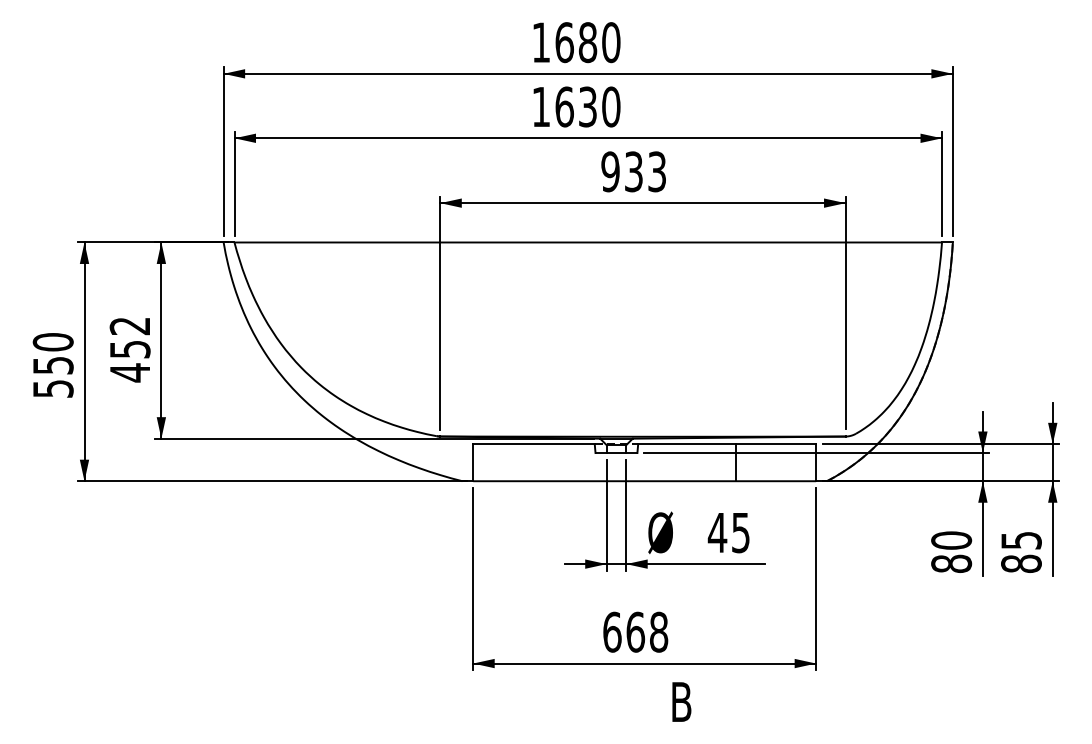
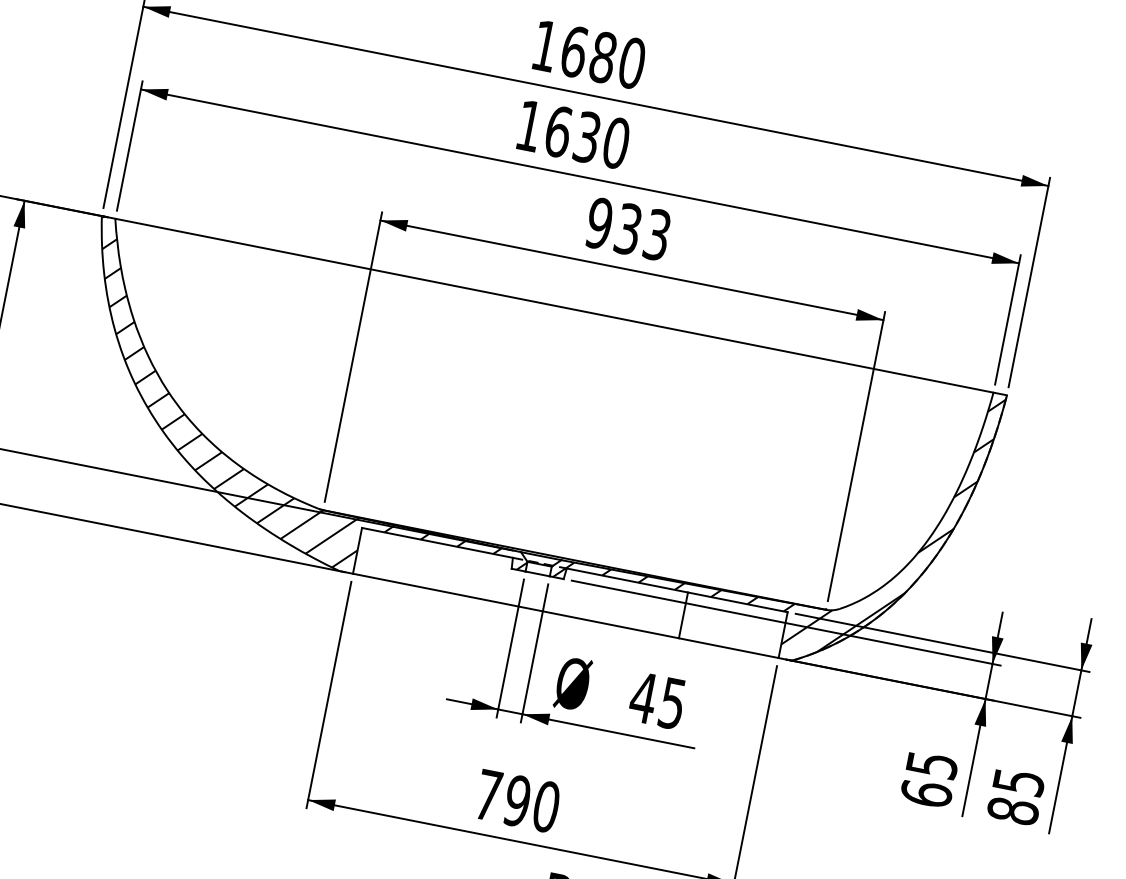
hatch: (790, 358) -> (776, 499), added
hatch: (414, 360) -> (309, 409), added
text: (951, 551) -> (929, 778), 80 -> 65
text: (635, 631) -> (517, 800), 668 -> 790

